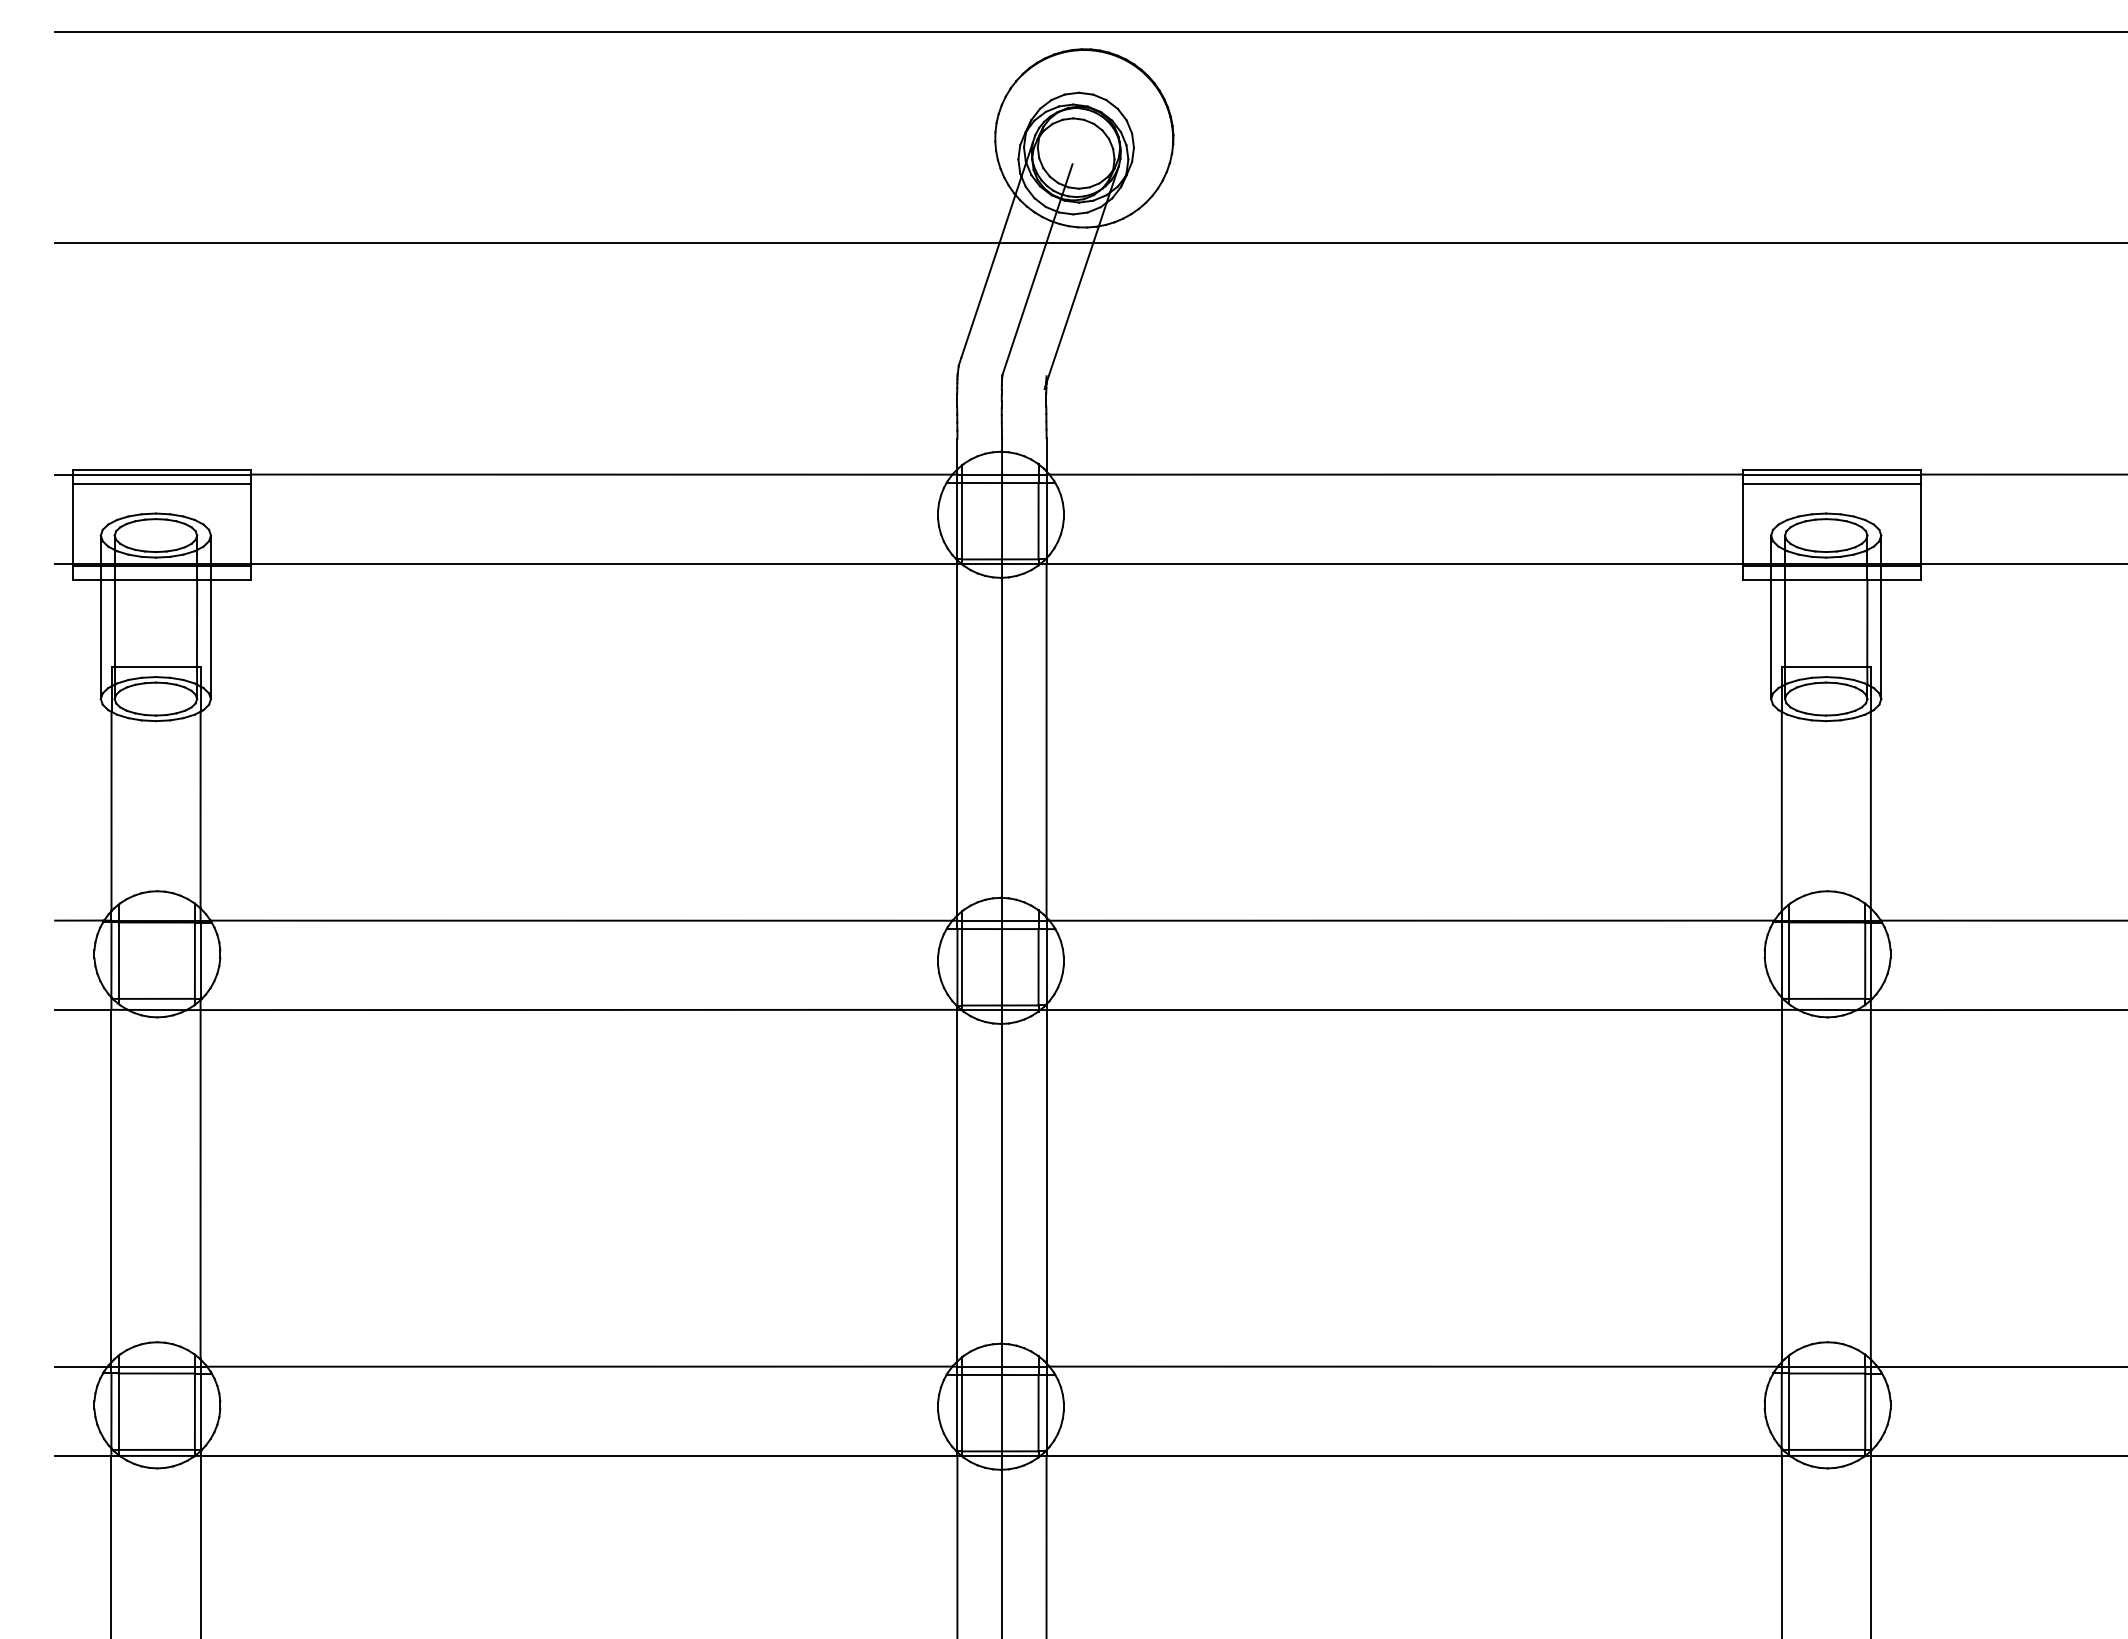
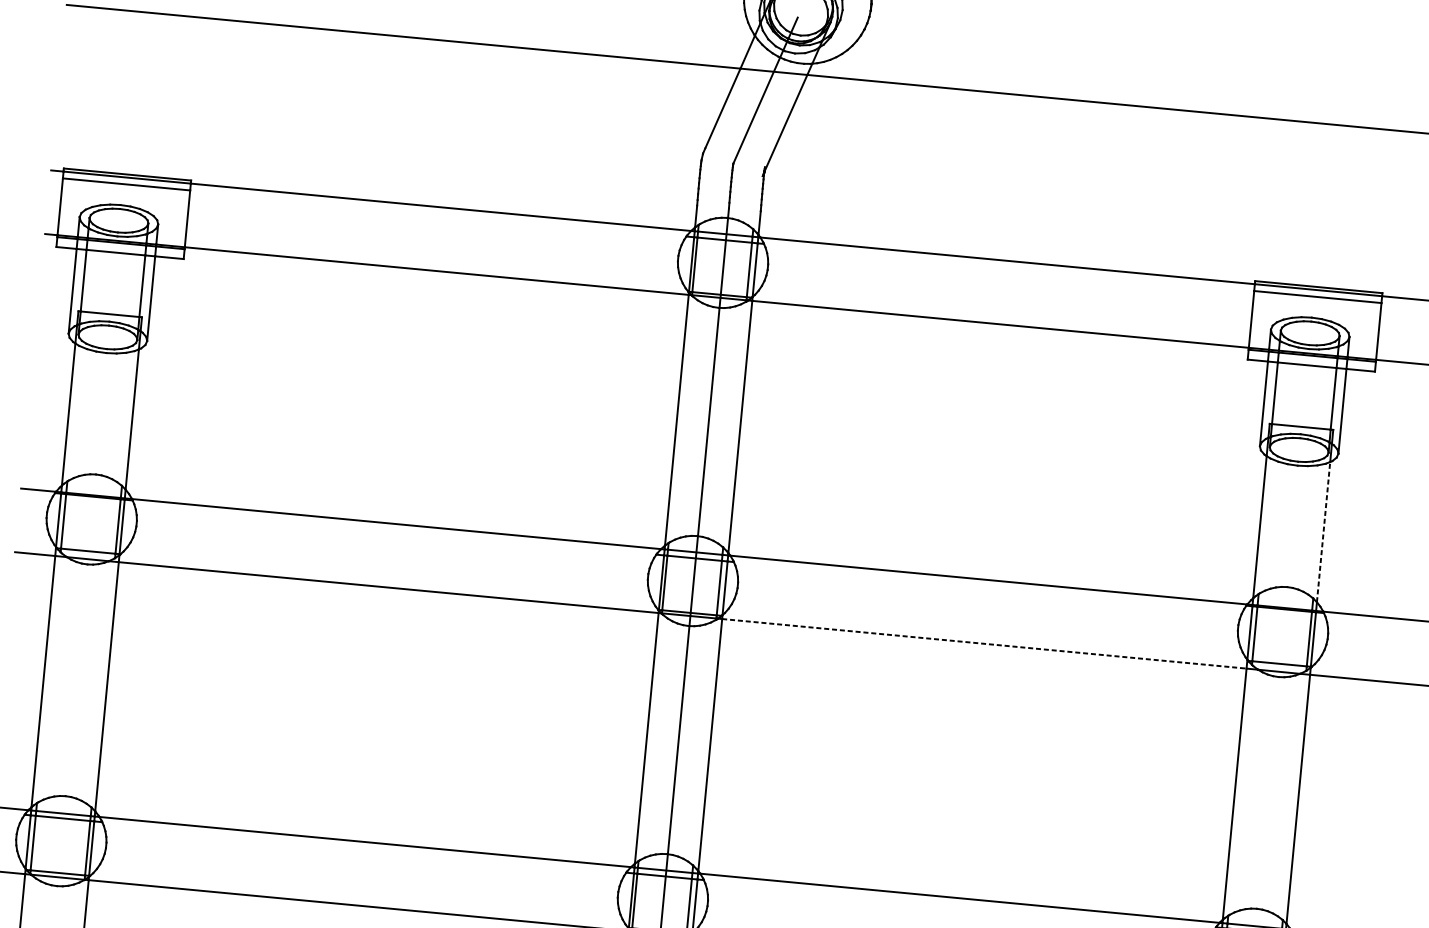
line: (1870, 809) -> (1323, 531), solid -> dashed
line: (1414, 1009) -> (984, 643), solid -> dashed

